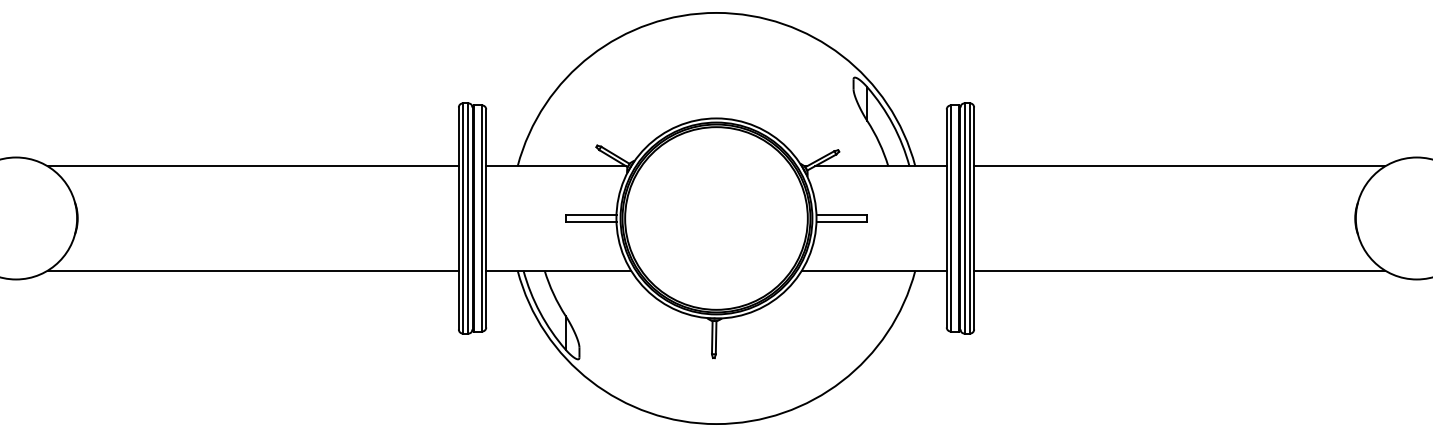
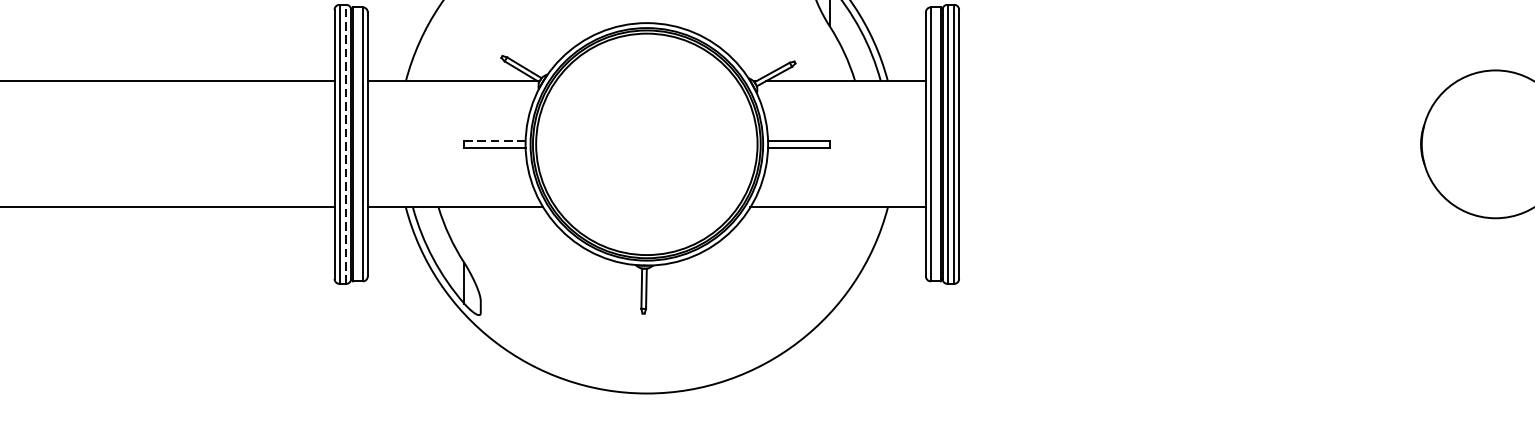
line: (1179, 166) -> (1208, 81), removed
line: (591, 215) -> (495, 140), solid -> dashed
line: (468, 218) -> (346, 144), solid -> dashed
line: (1179, 270) -> (1208, 207), removed

